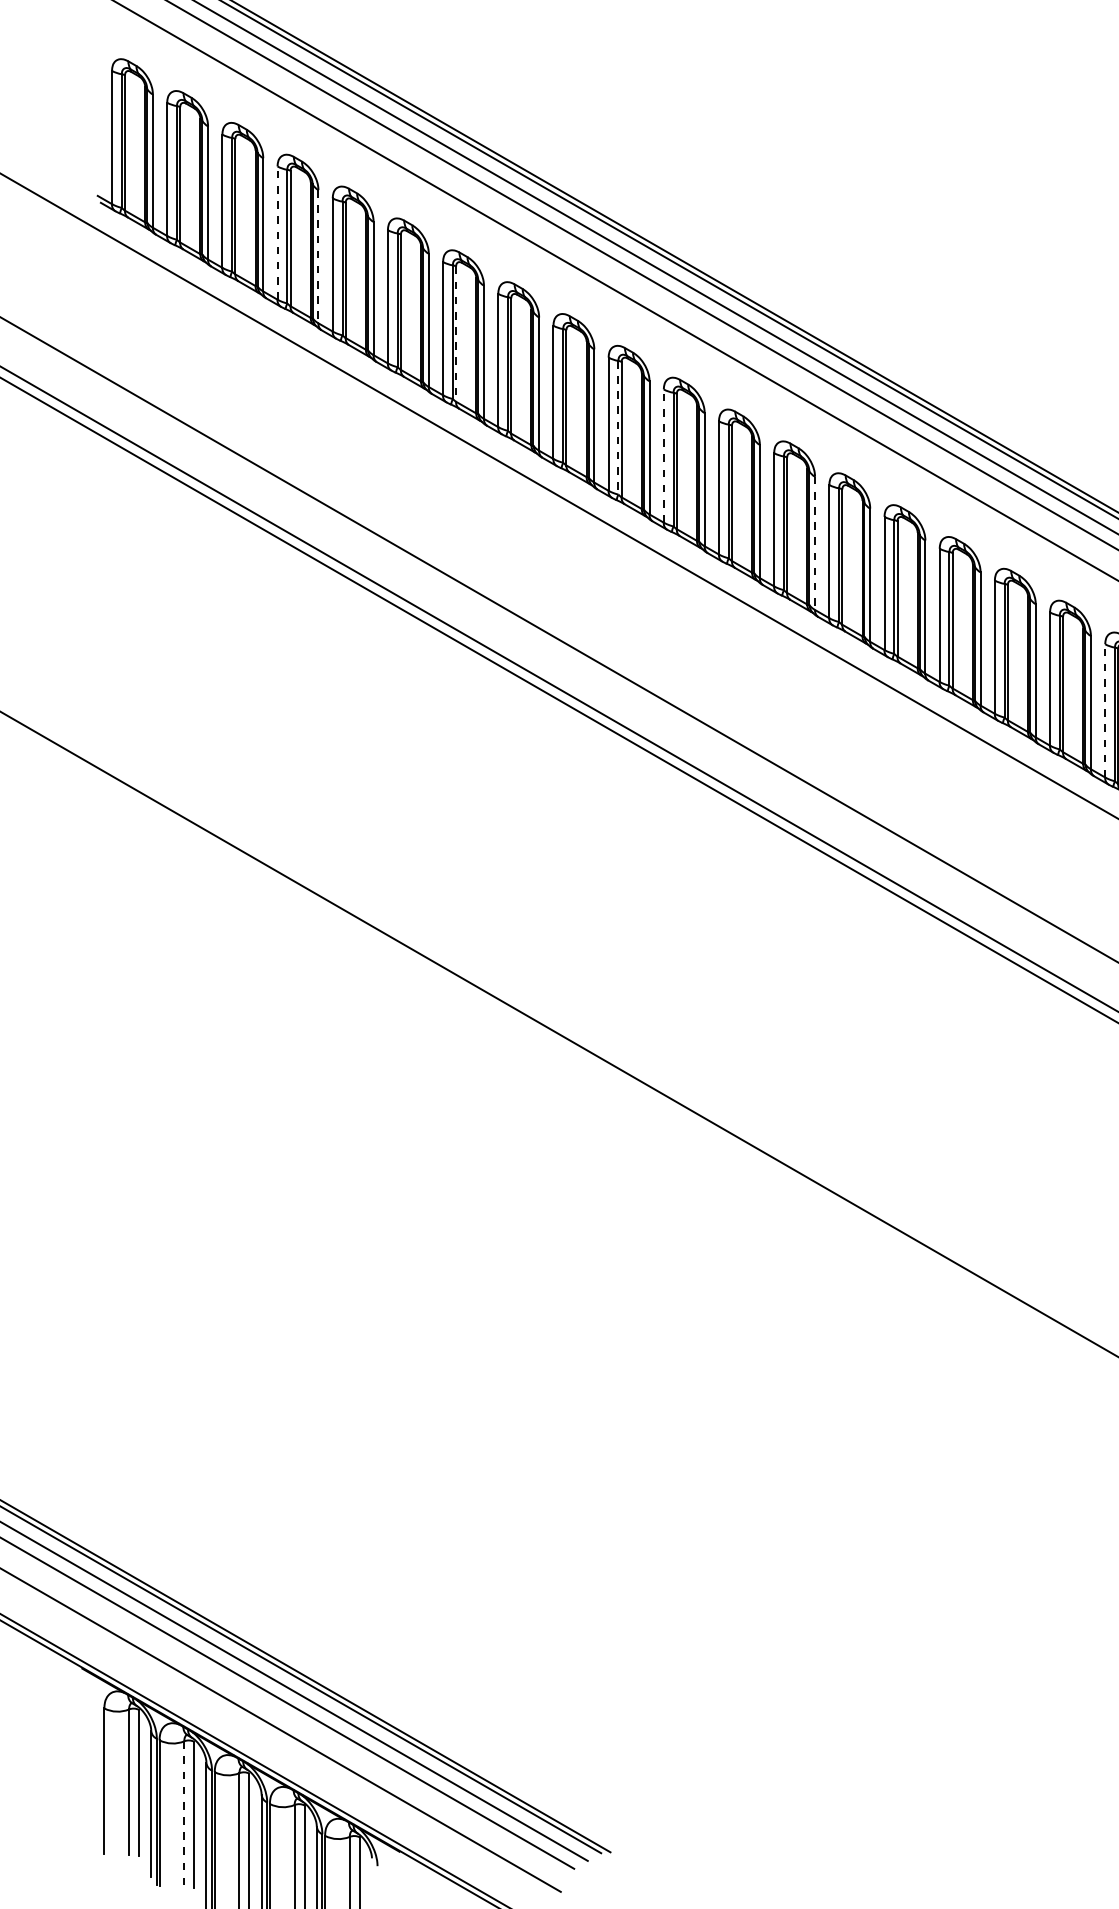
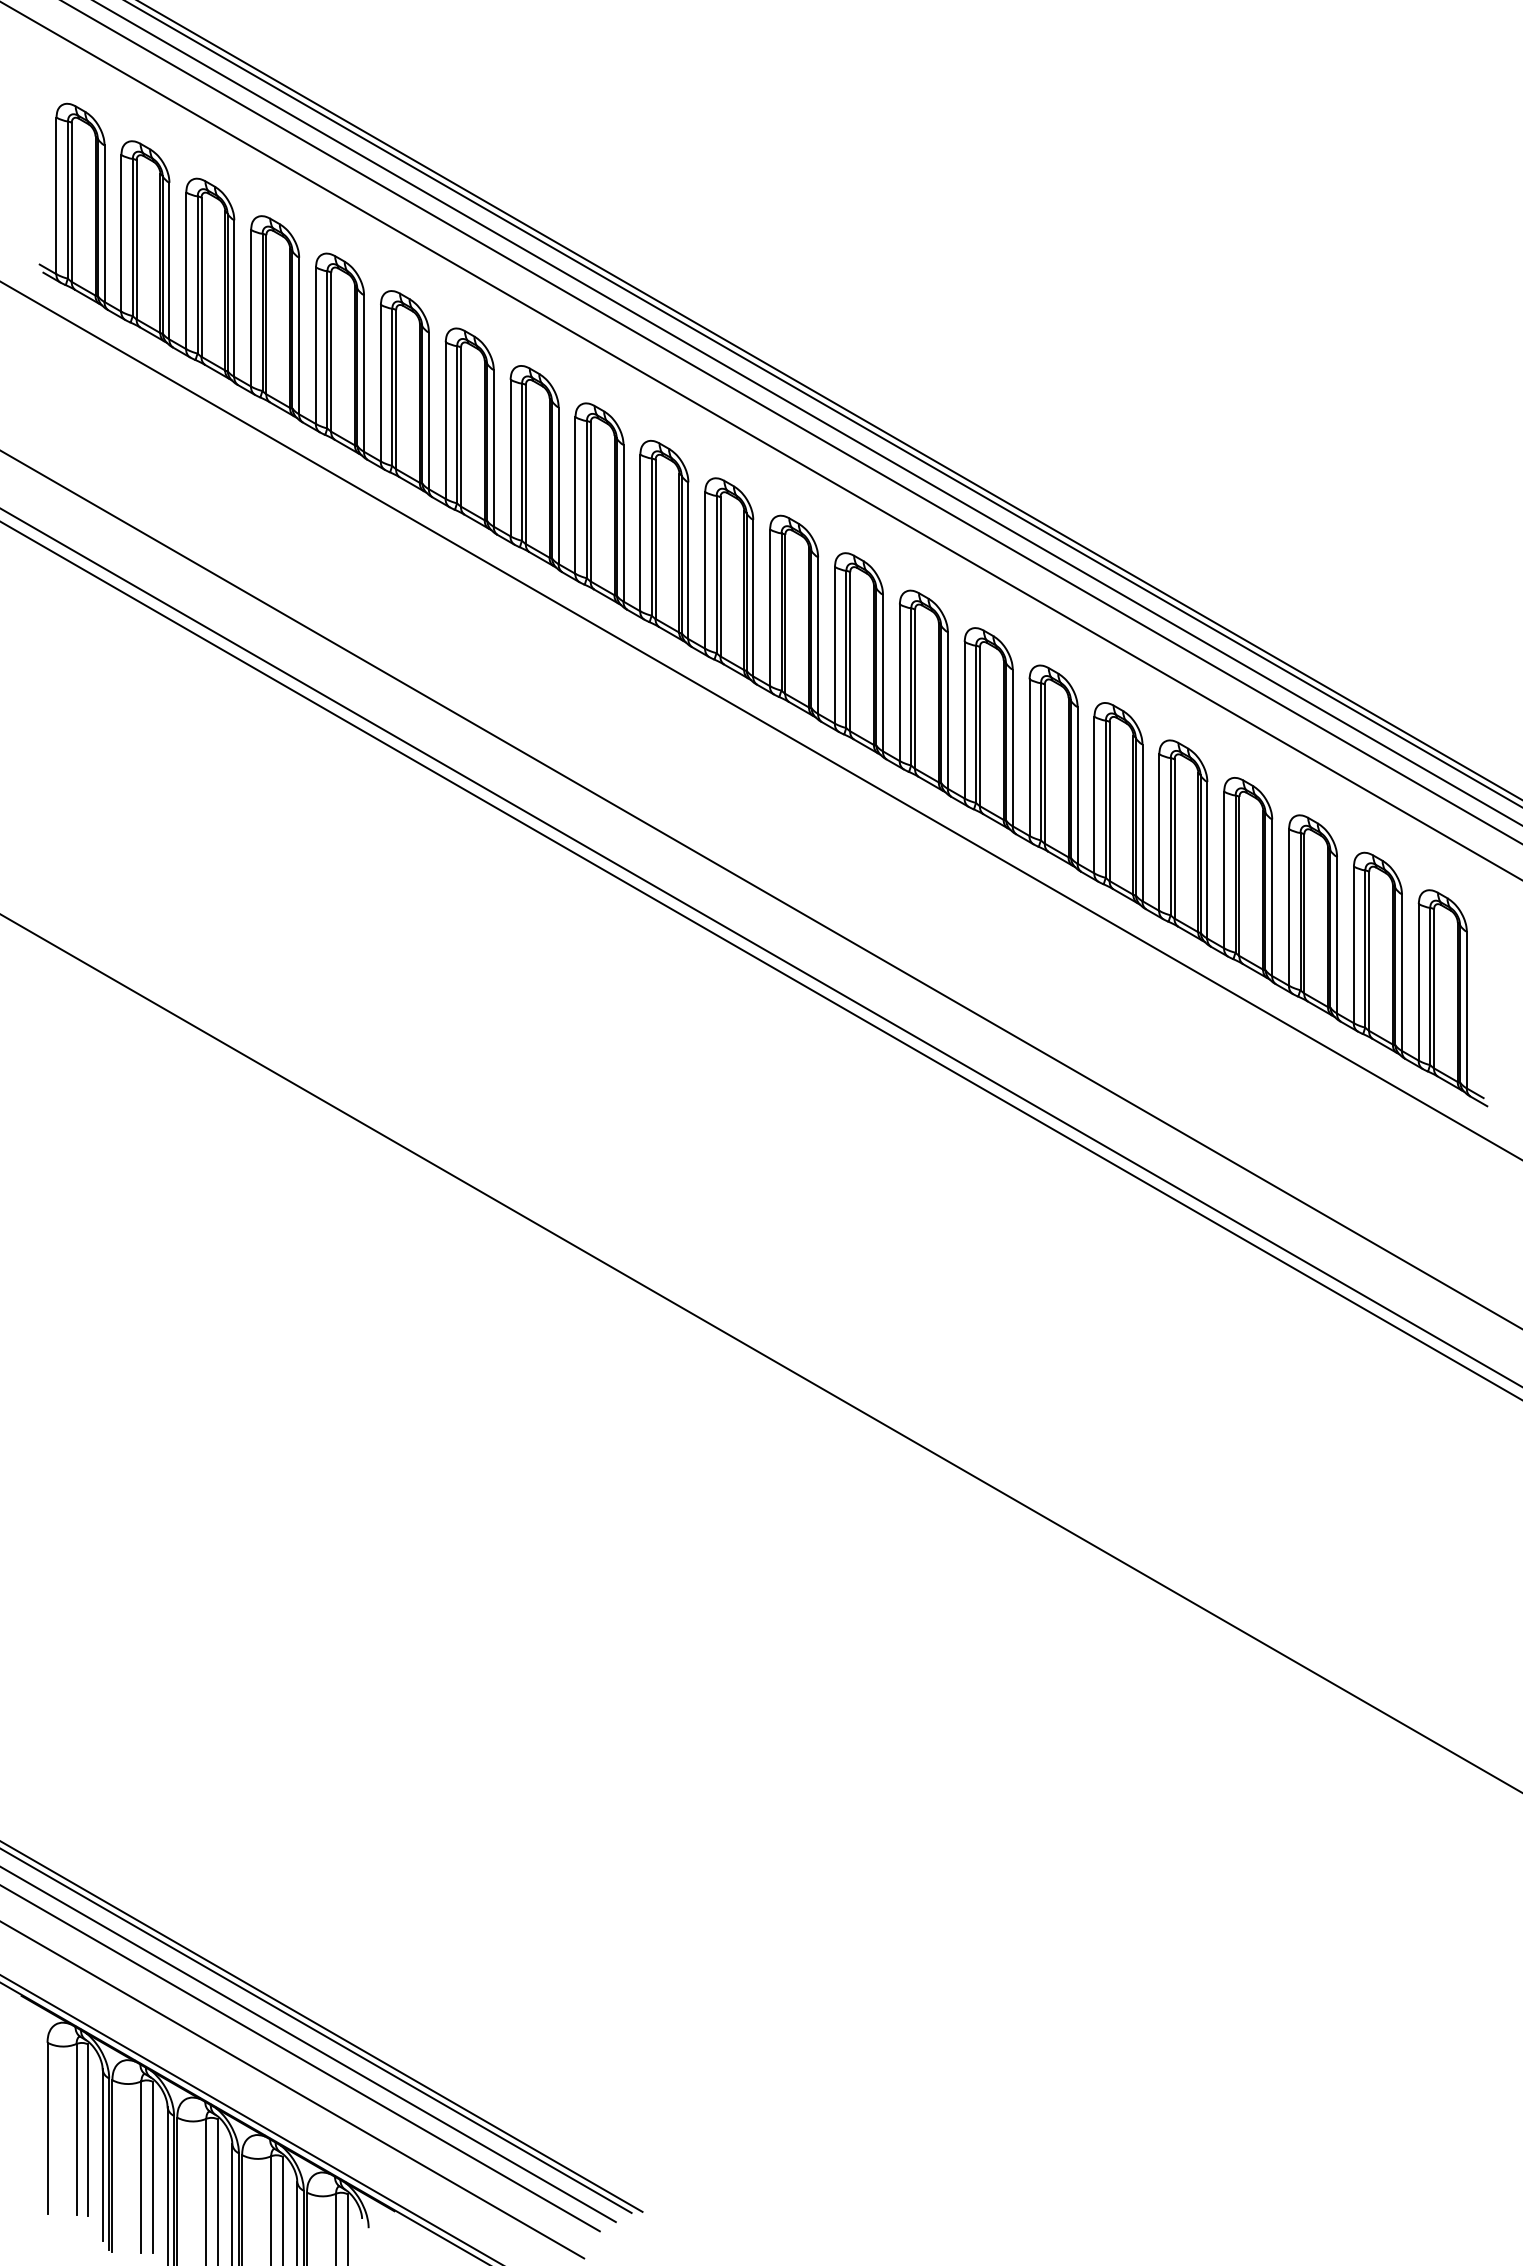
line: (277, 232) -> (251, 307), dashed -> solid
line: (318, 257) -> (299, 336), dashed -> solid
line: (456, 334) -> (461, 427), dashed -> solid
line: (618, 428) -> (651, 537), dashed -> solid
line: (664, 455) -> (705, 569), dashed -> solid
line: (815, 543) -> (883, 673), dashed -> solid
line: (1105, 710) -> (1224, 869), dashed -> solid
line: (184, 1814) -> (141, 2167), dashed -> solid

